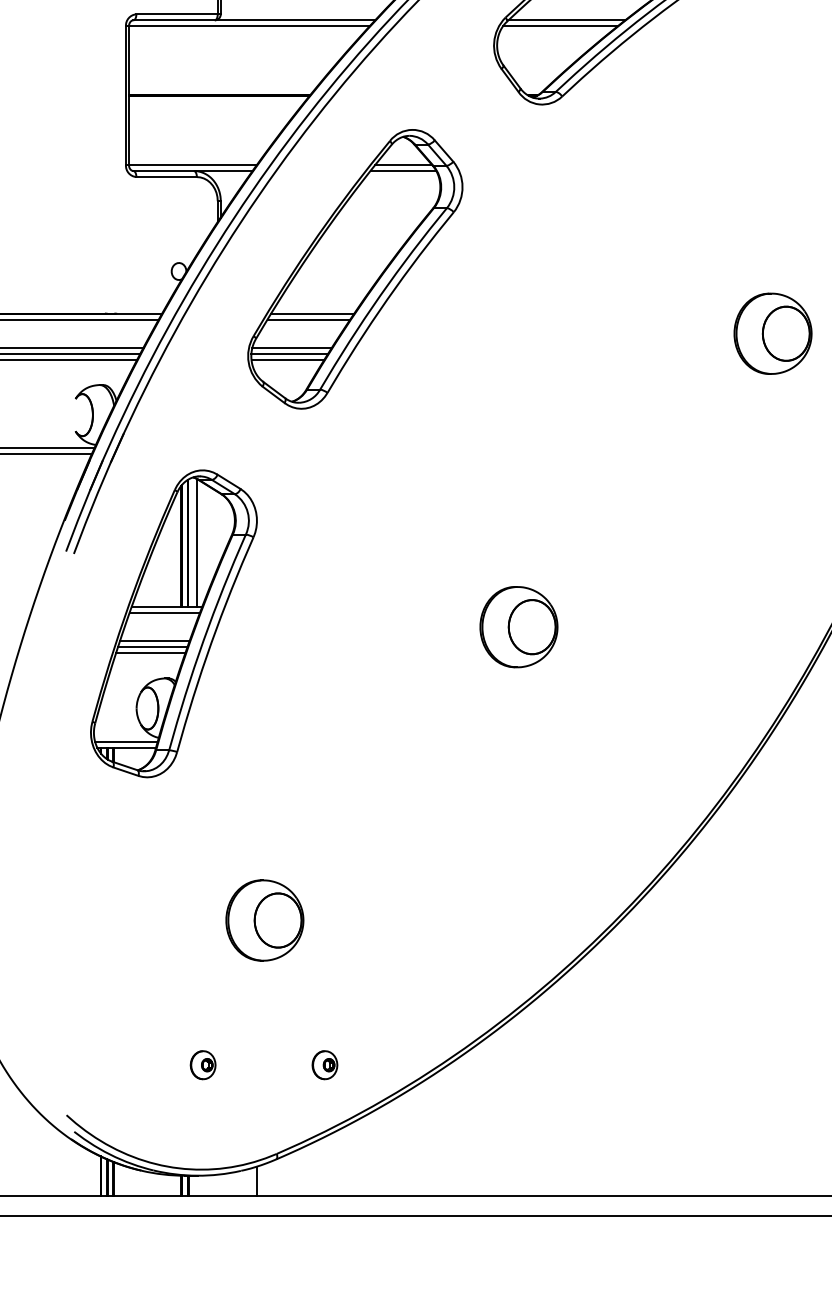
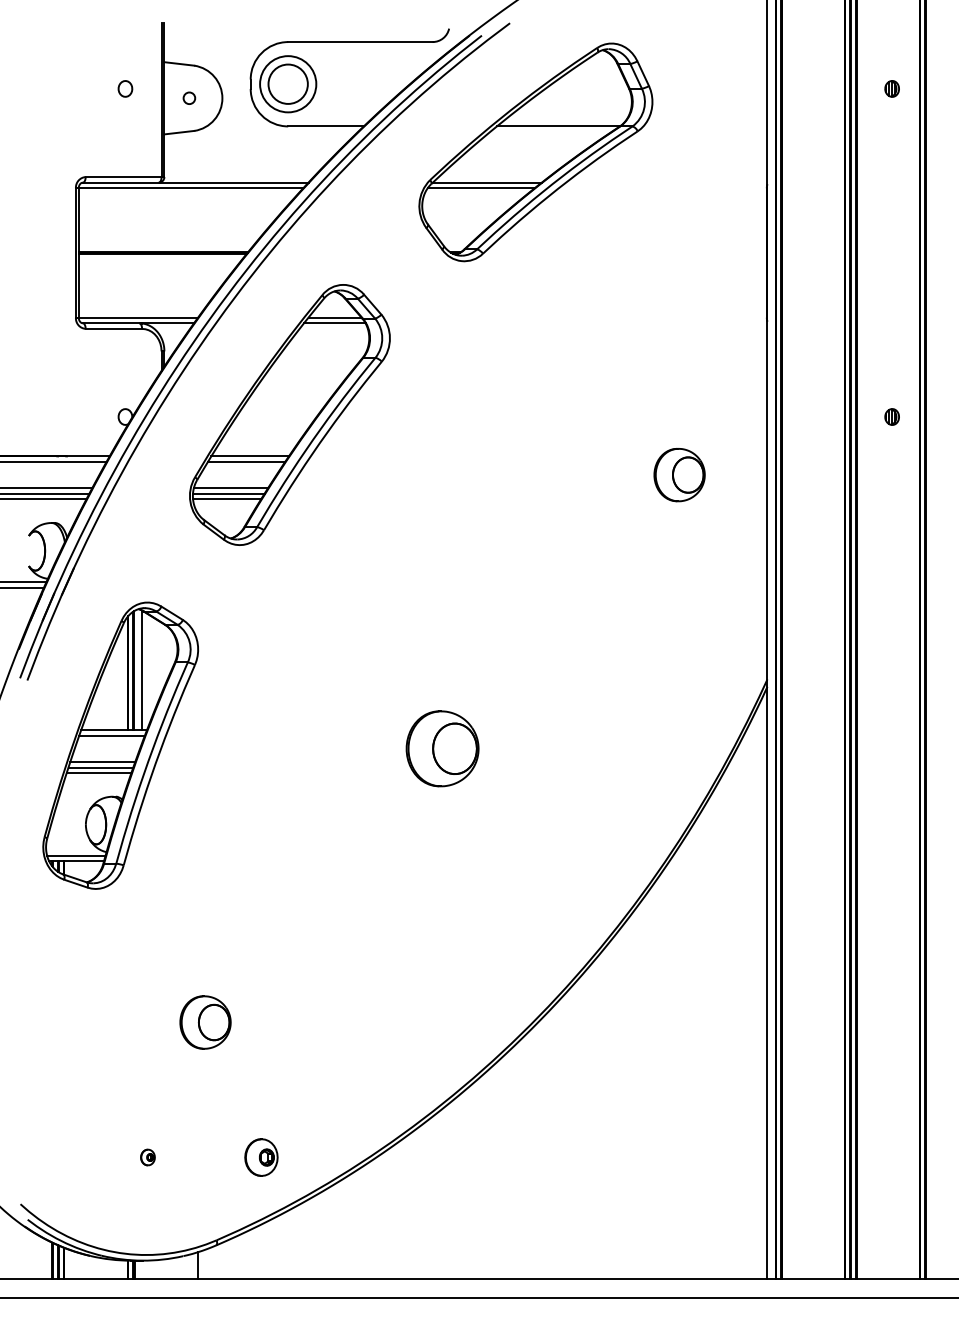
part: (772, 333) -> (679, 474), size x0.7
part: (264, 920) -> (205, 1022), size x0.7
part: (202, 1065) -> (147, 1157), size x0.6
part: (324, 1065) -> (261, 1157), size x1.4

